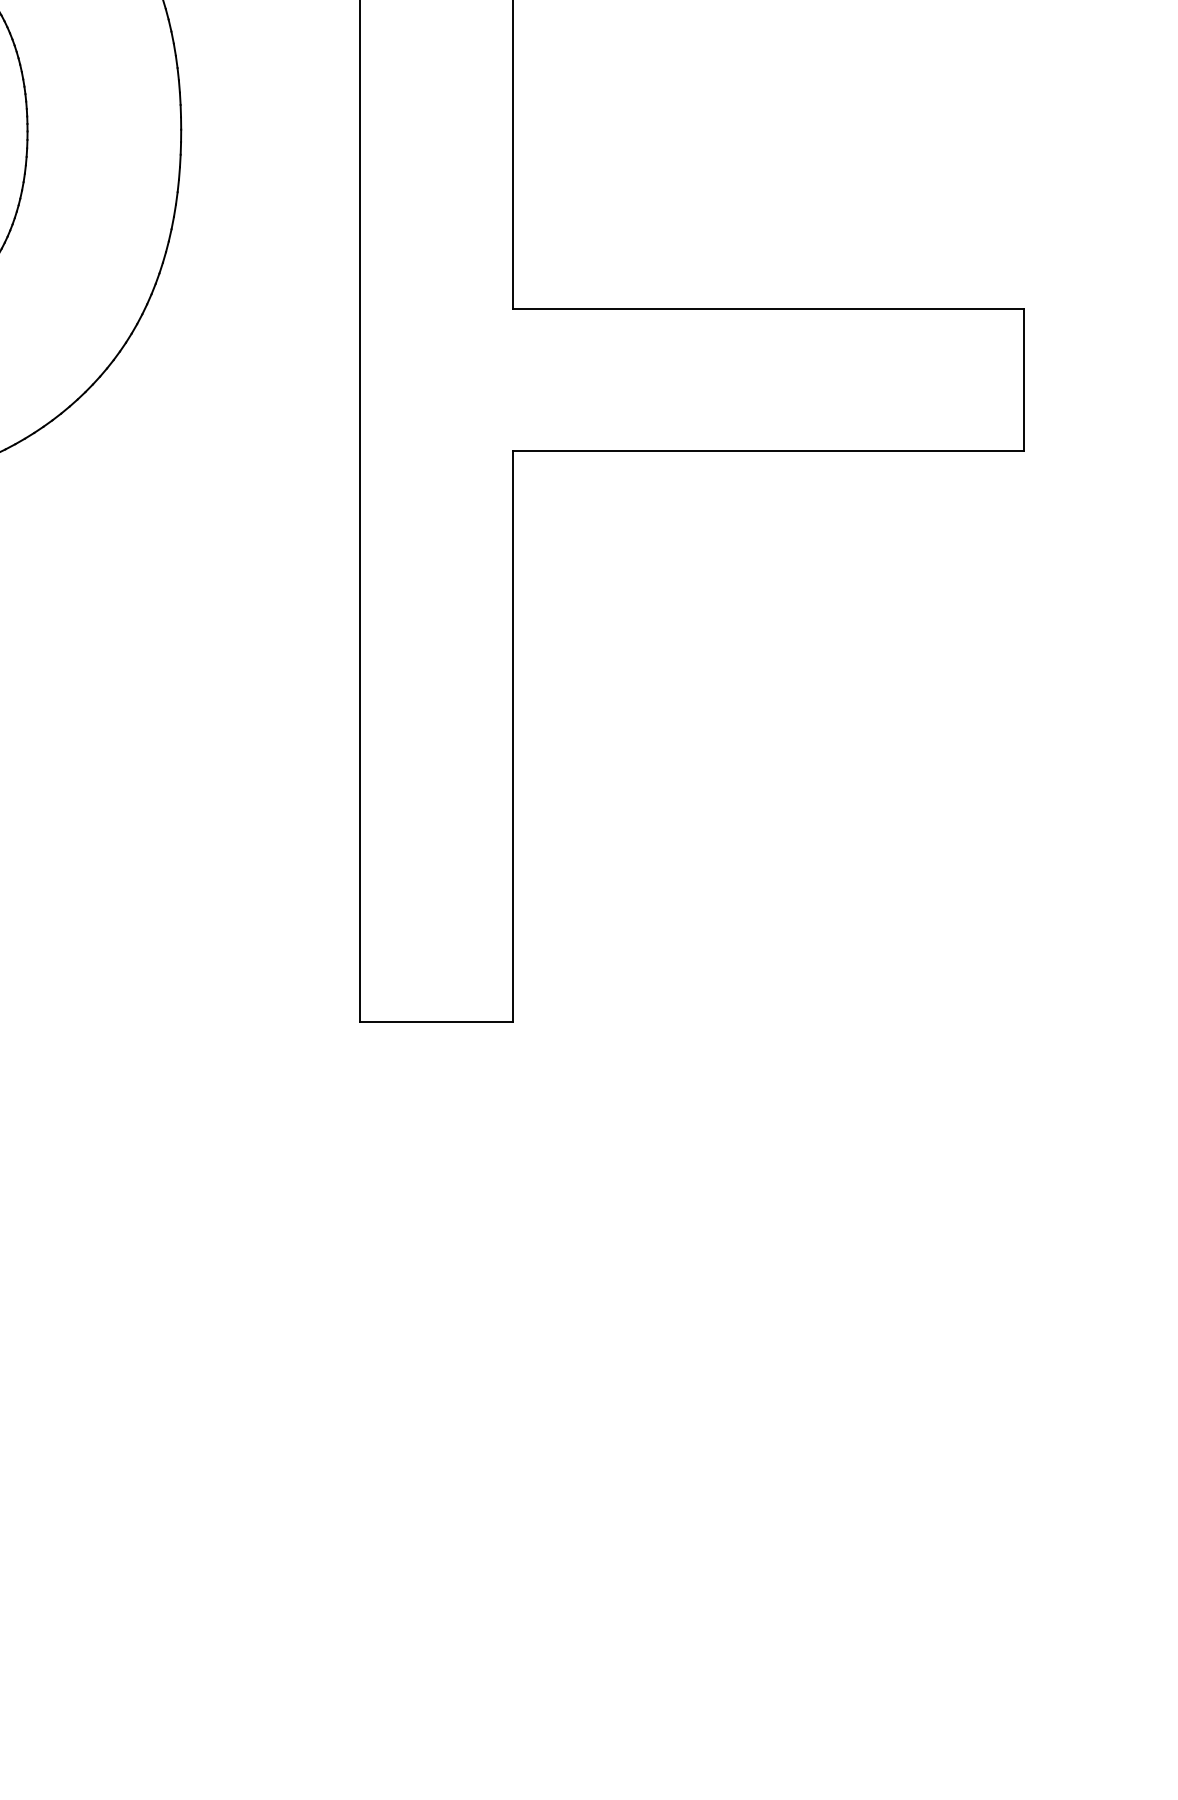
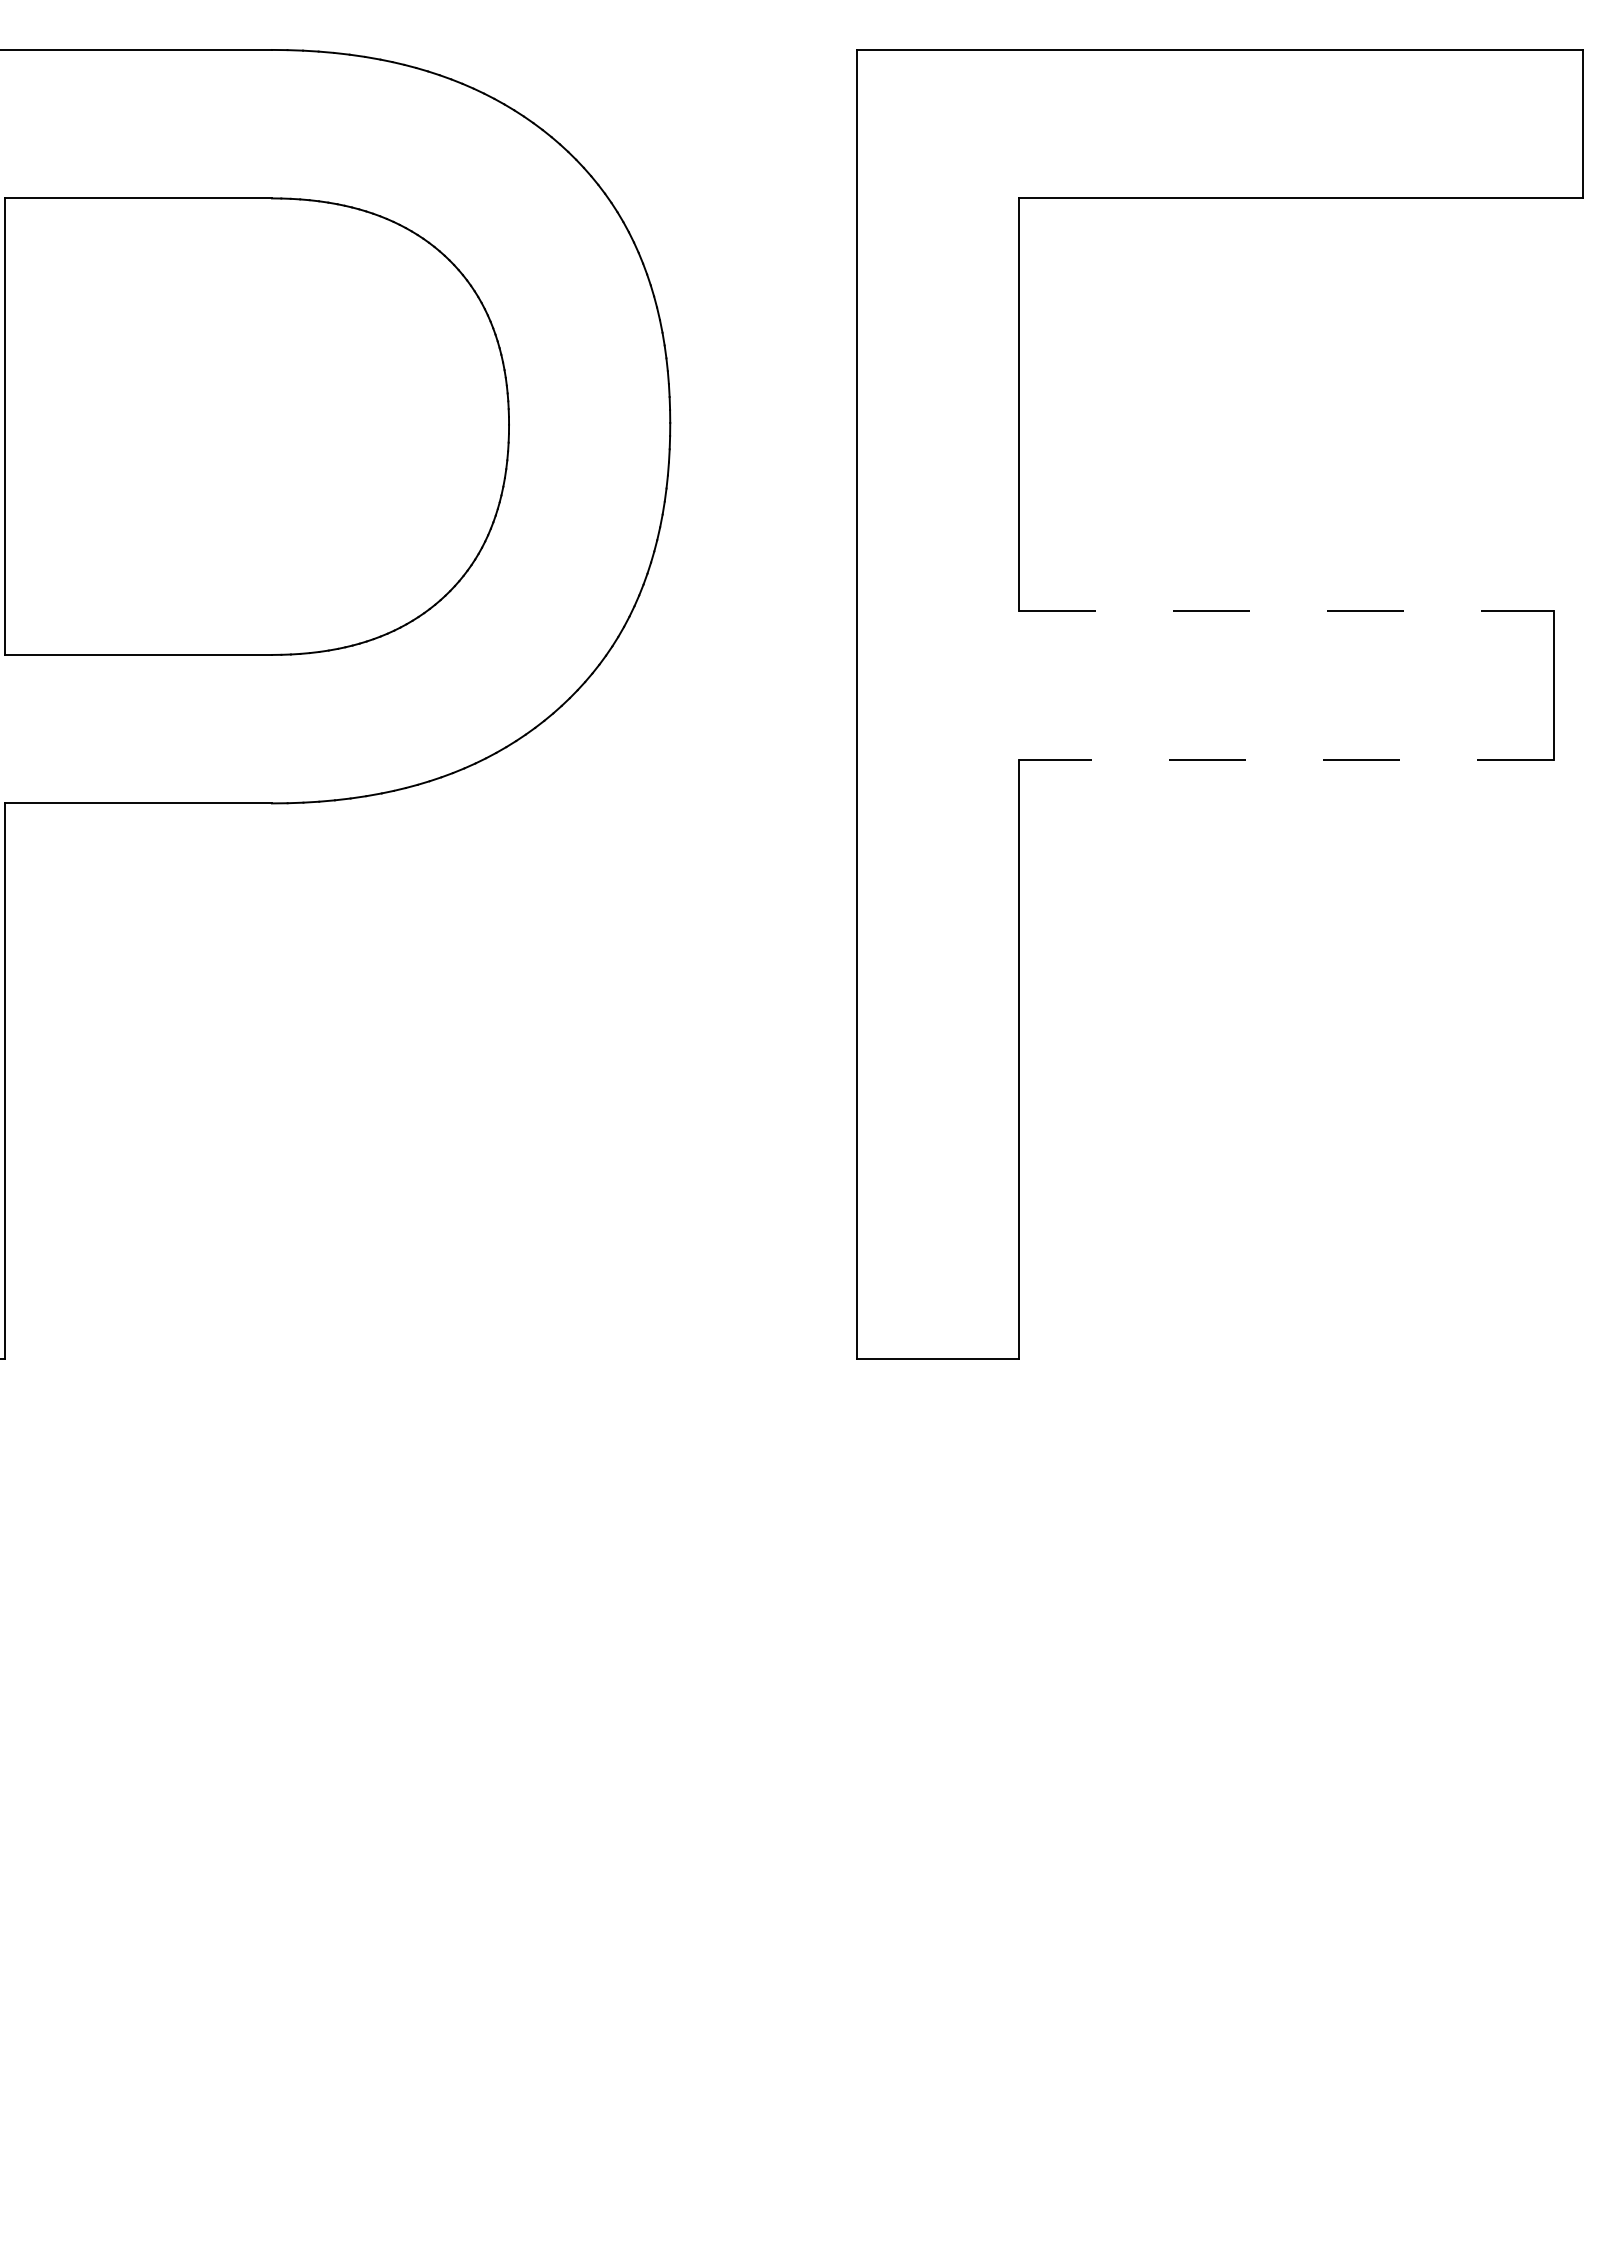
line: (768, 309) -> (1286, 611), solid -> dashed
line: (768, 450) -> (1286, 759), solid -> dashed

